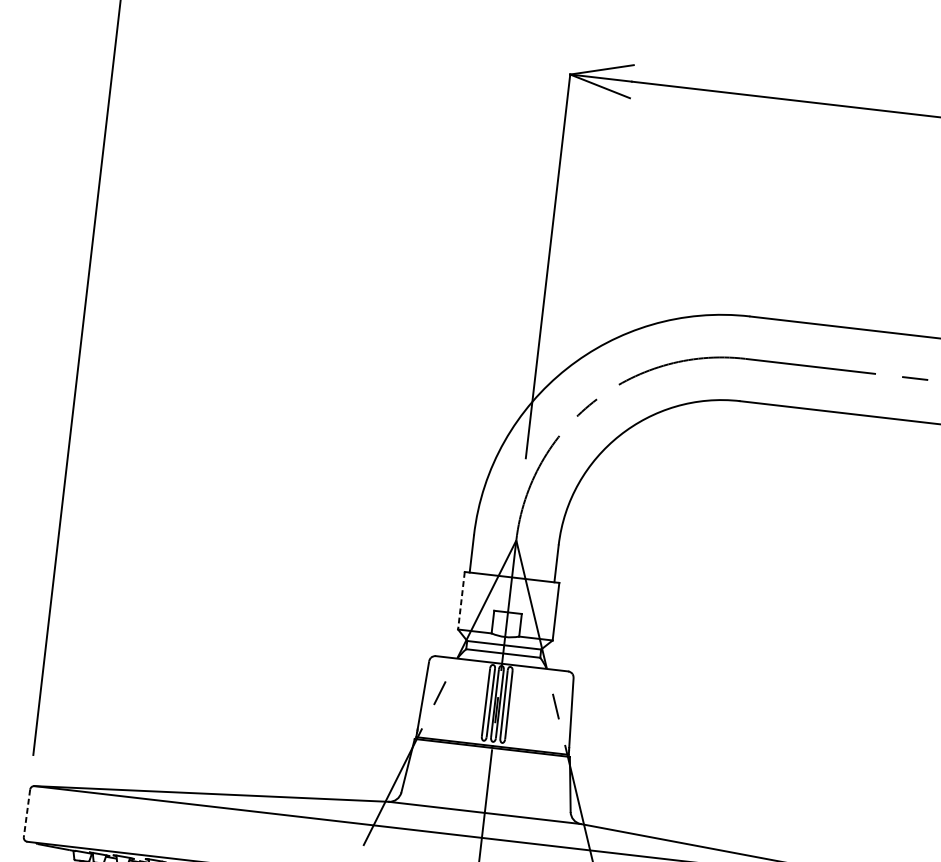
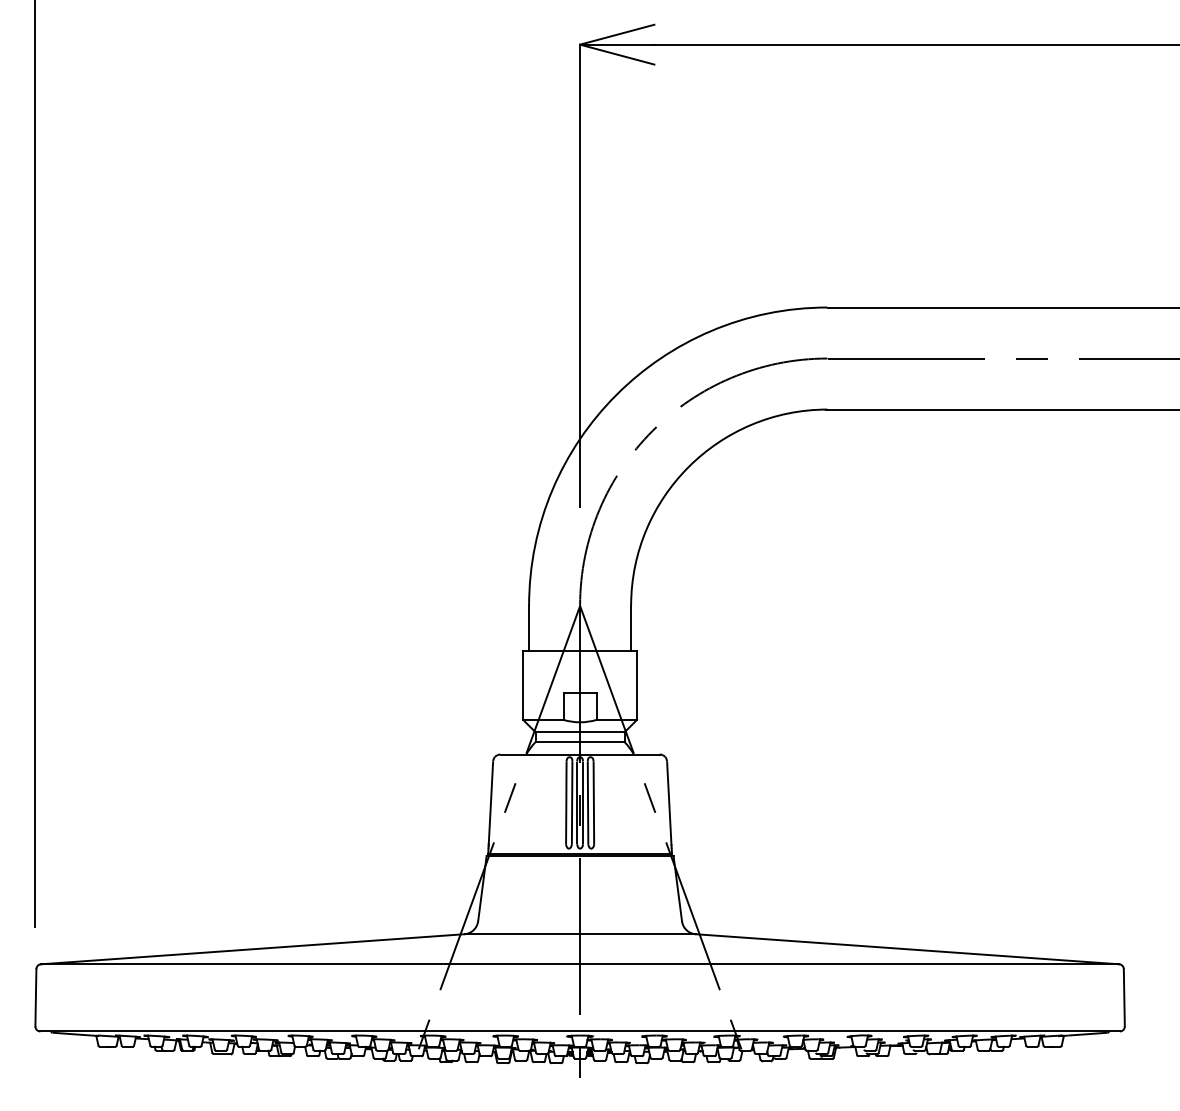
line: (461, 601) -> (523, 685), dashed -> solid
line: (26, 813) -> (35, 997), dashed -> solid

